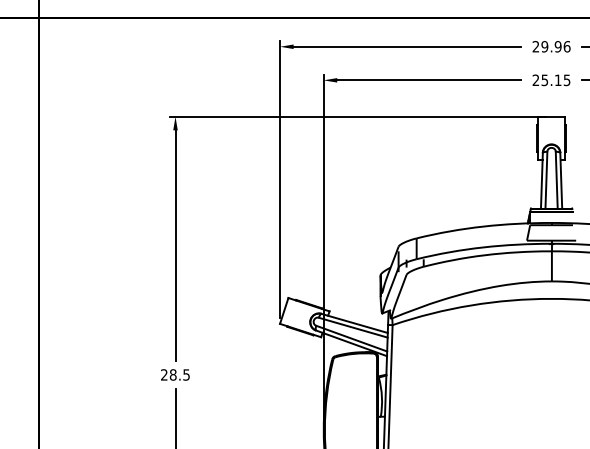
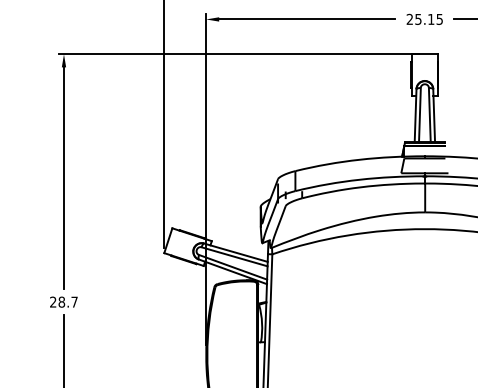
text: (186, 374) -> (74, 301), 28.5 -> 28.7

